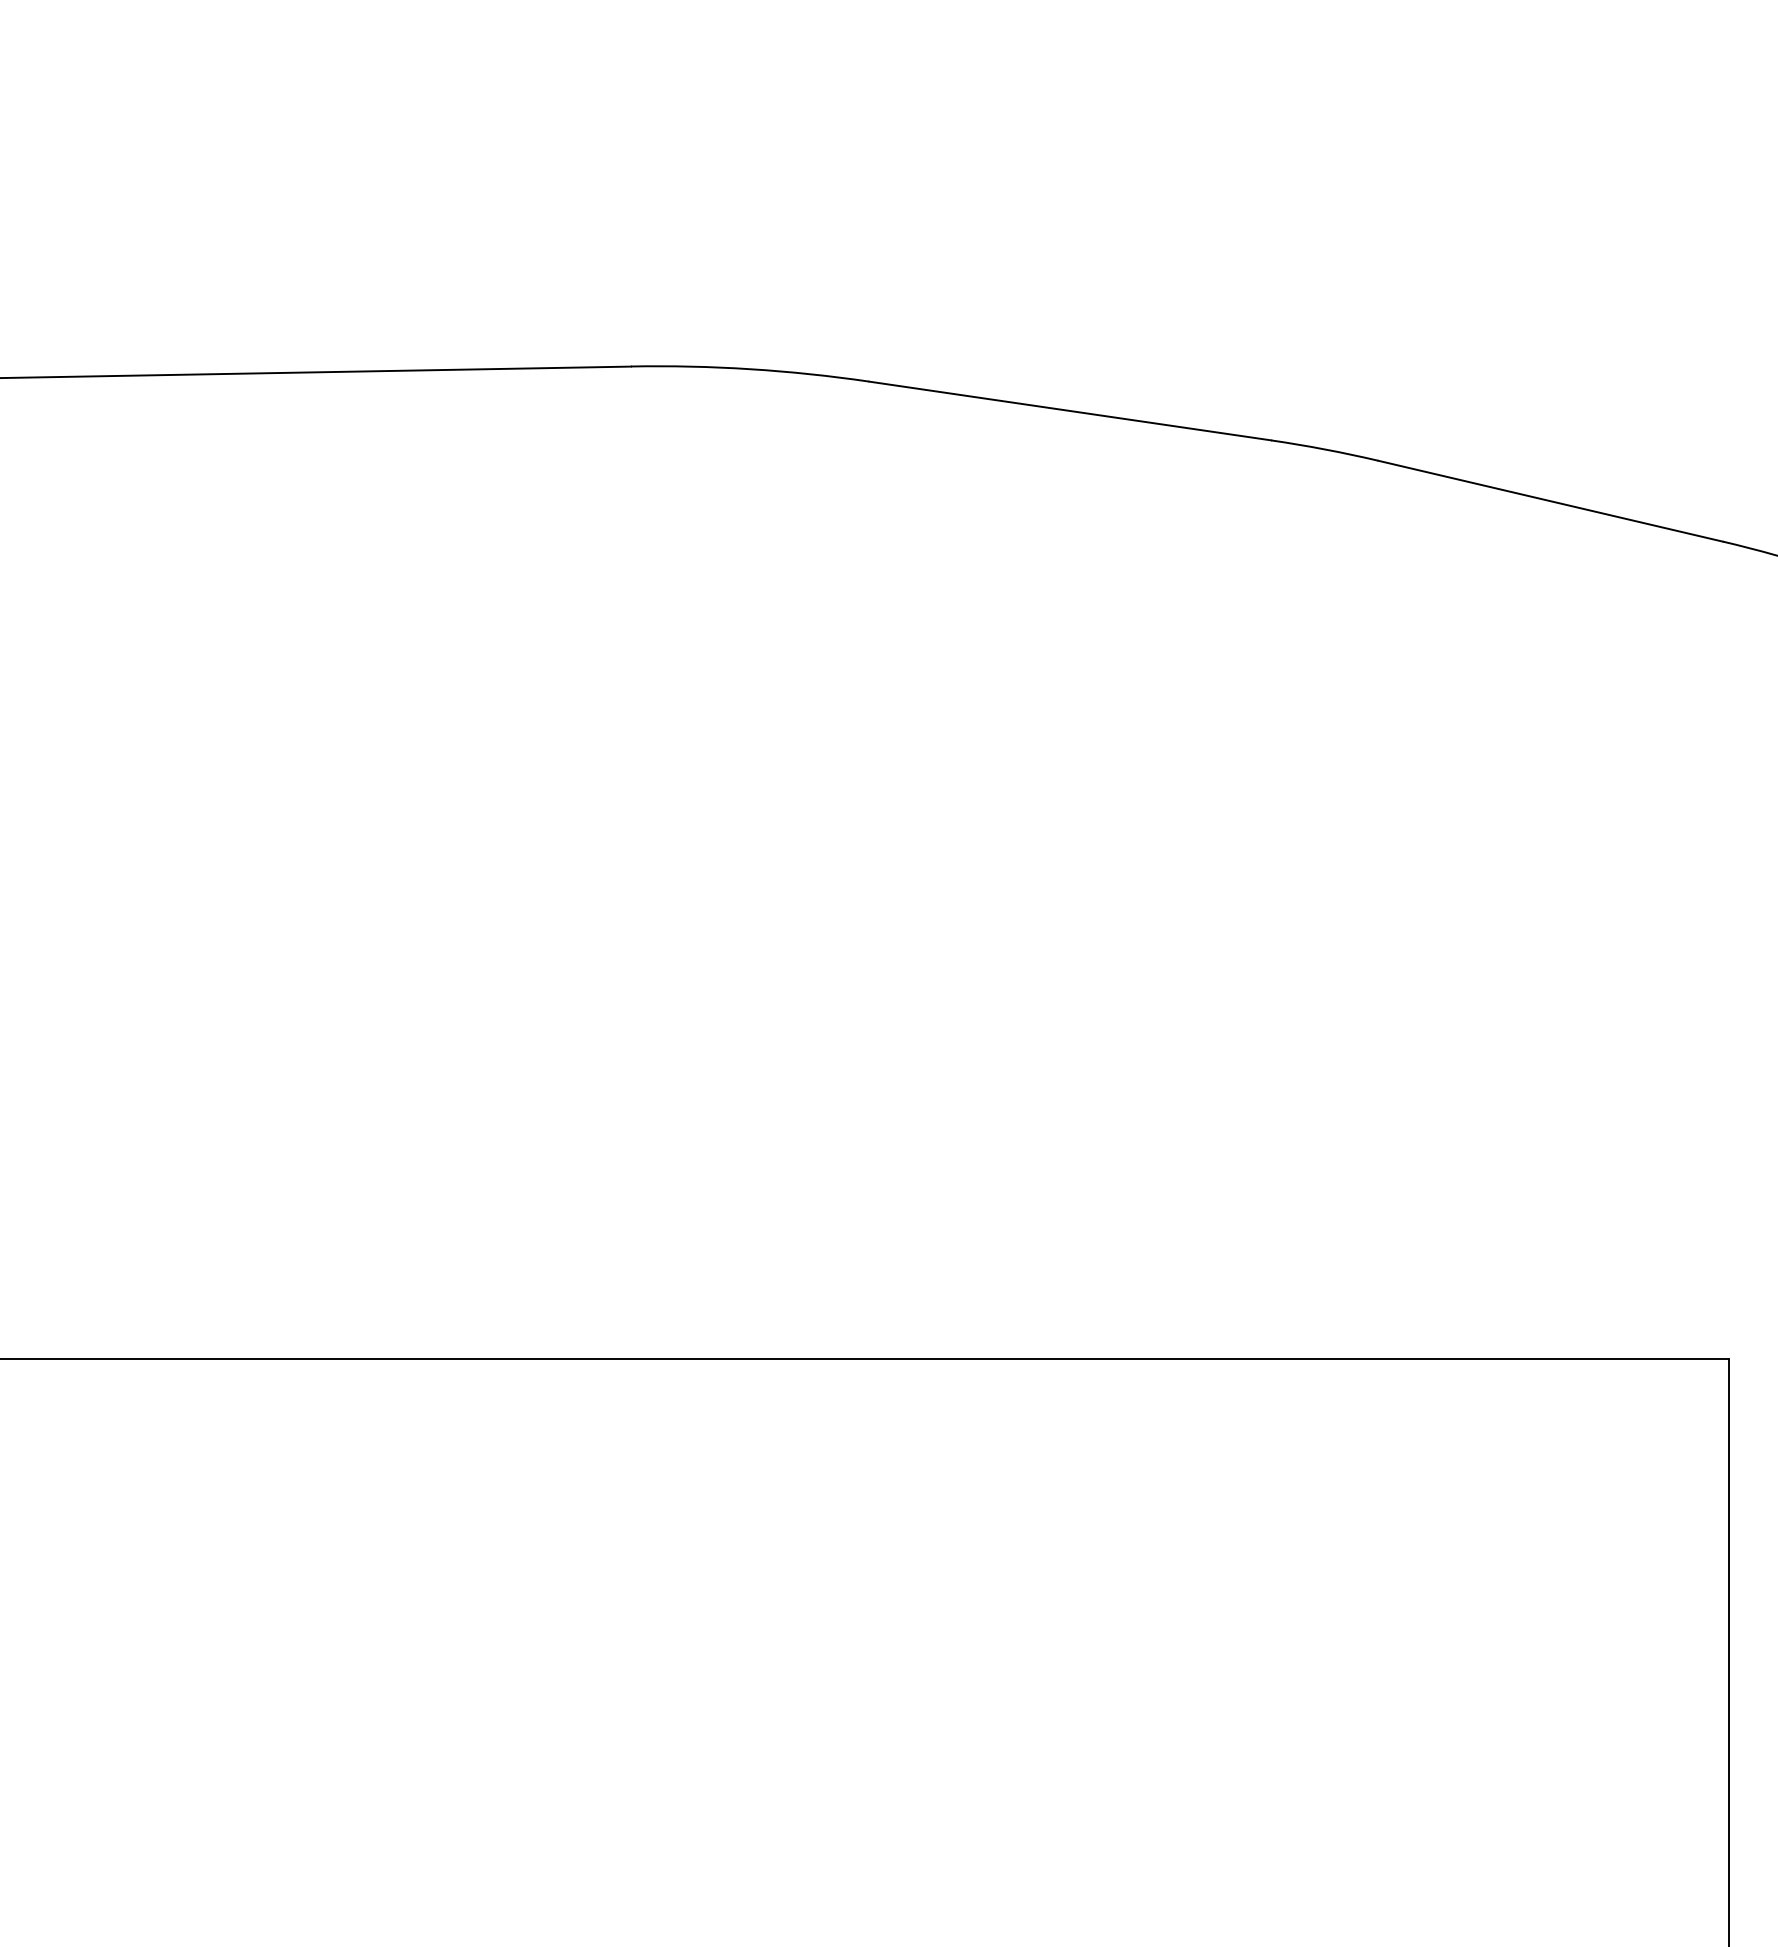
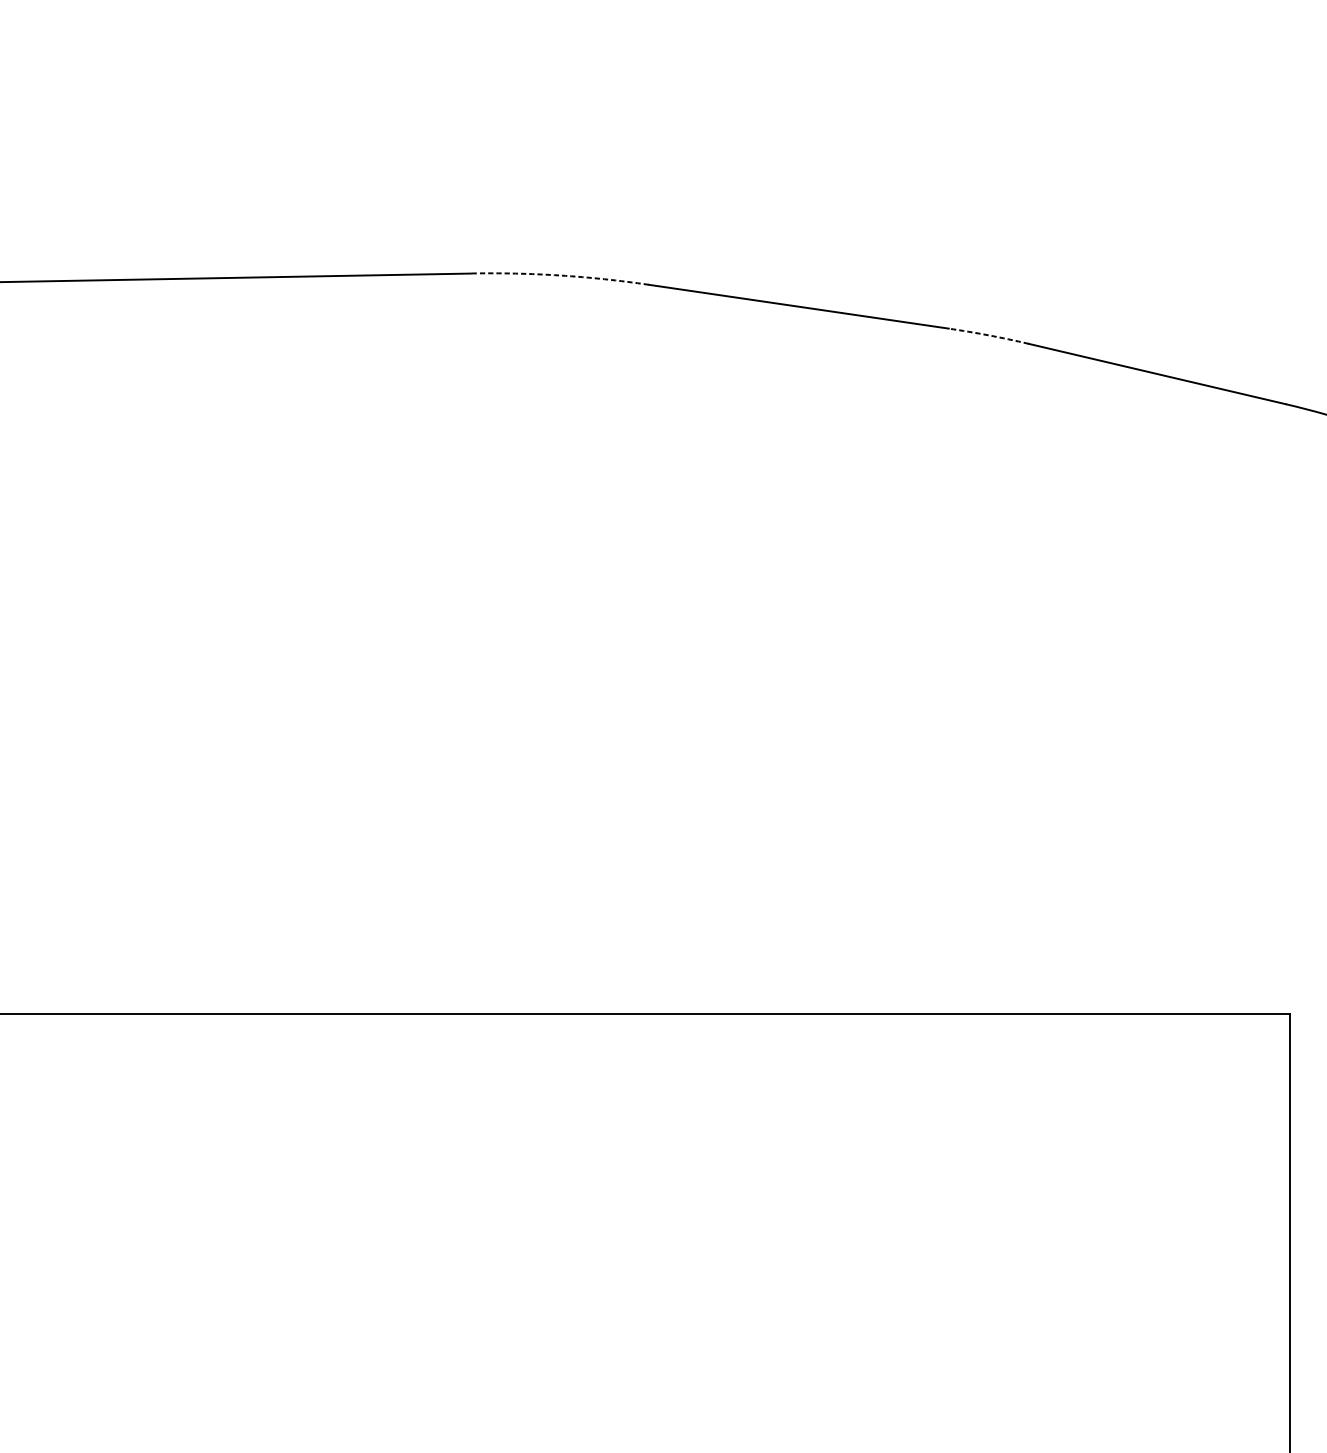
arc: (750, 369) -> (560, 275), solid -> dashed
arc: (1325, 449) -> (989, 335), solid -> dashed

